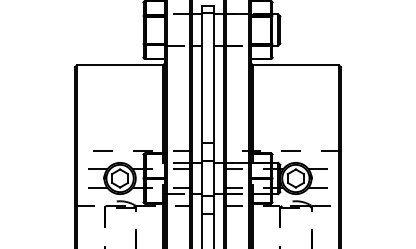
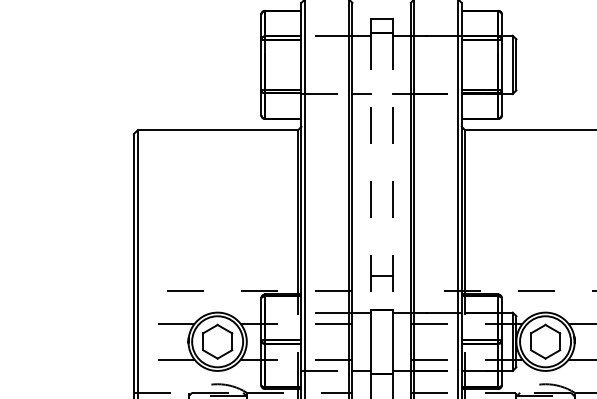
line: (202, 87) -> (371, 172), solid -> dashed
line: (213, 87) -> (391, 172), solid -> dashed

